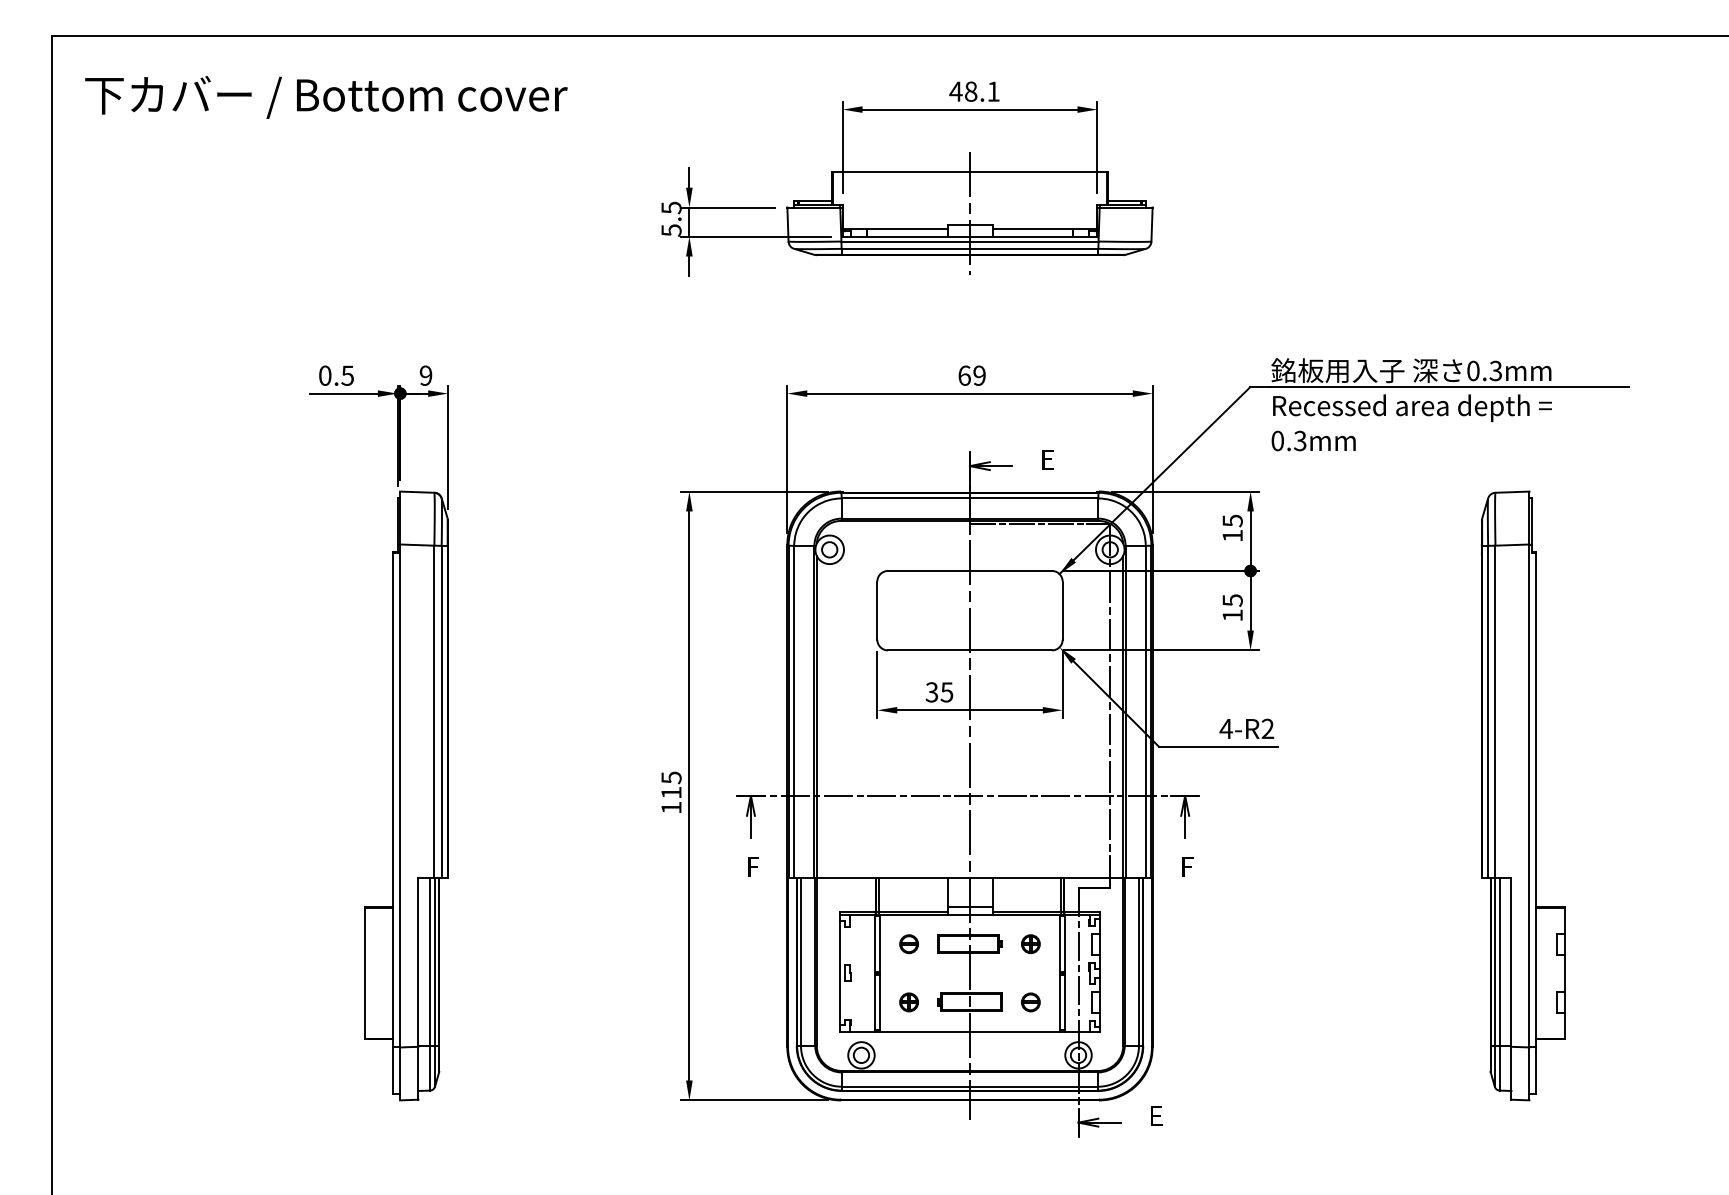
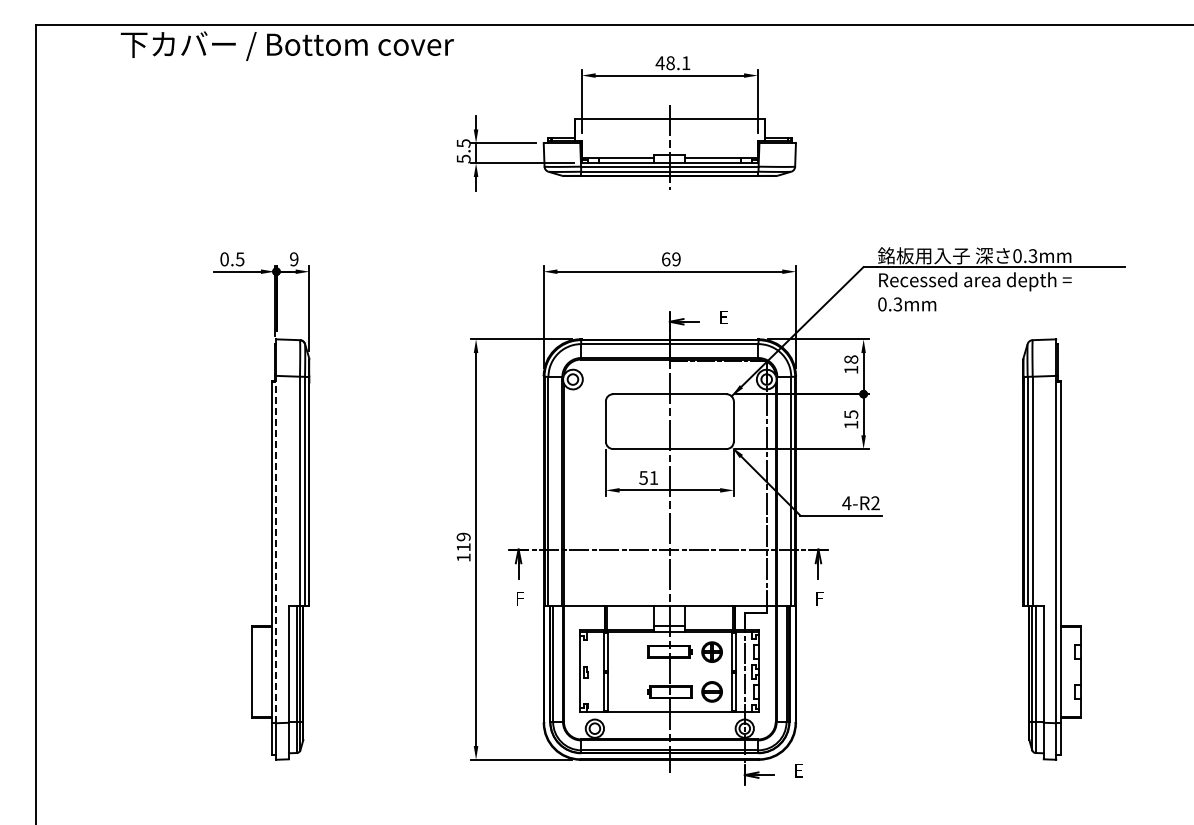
text: (325, 96) -> (286, 45), moved
text: (1233, 520) -> (851, 359), 15 -> 18
text: (939, 691) -> (648, 477), 35 -> 51
text: (671, 777) -> (463, 536), 115 -> 119
line: (400, 795) -> (276, 549), solid -> dashed
part: (908, 943) -> (627, 651), removed
part: (1030, 943) -> (711, 651), size x1.6
part: (908, 1002) -> (627, 692), removed
part: (1030, 1002) -> (711, 692), size x1.6

